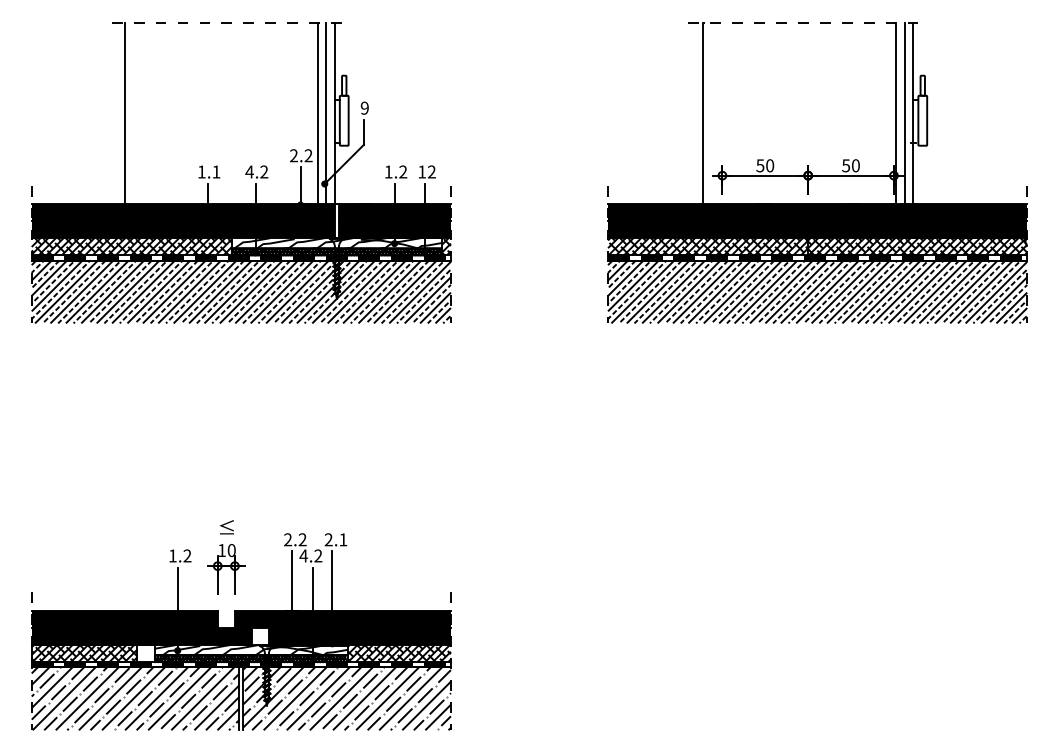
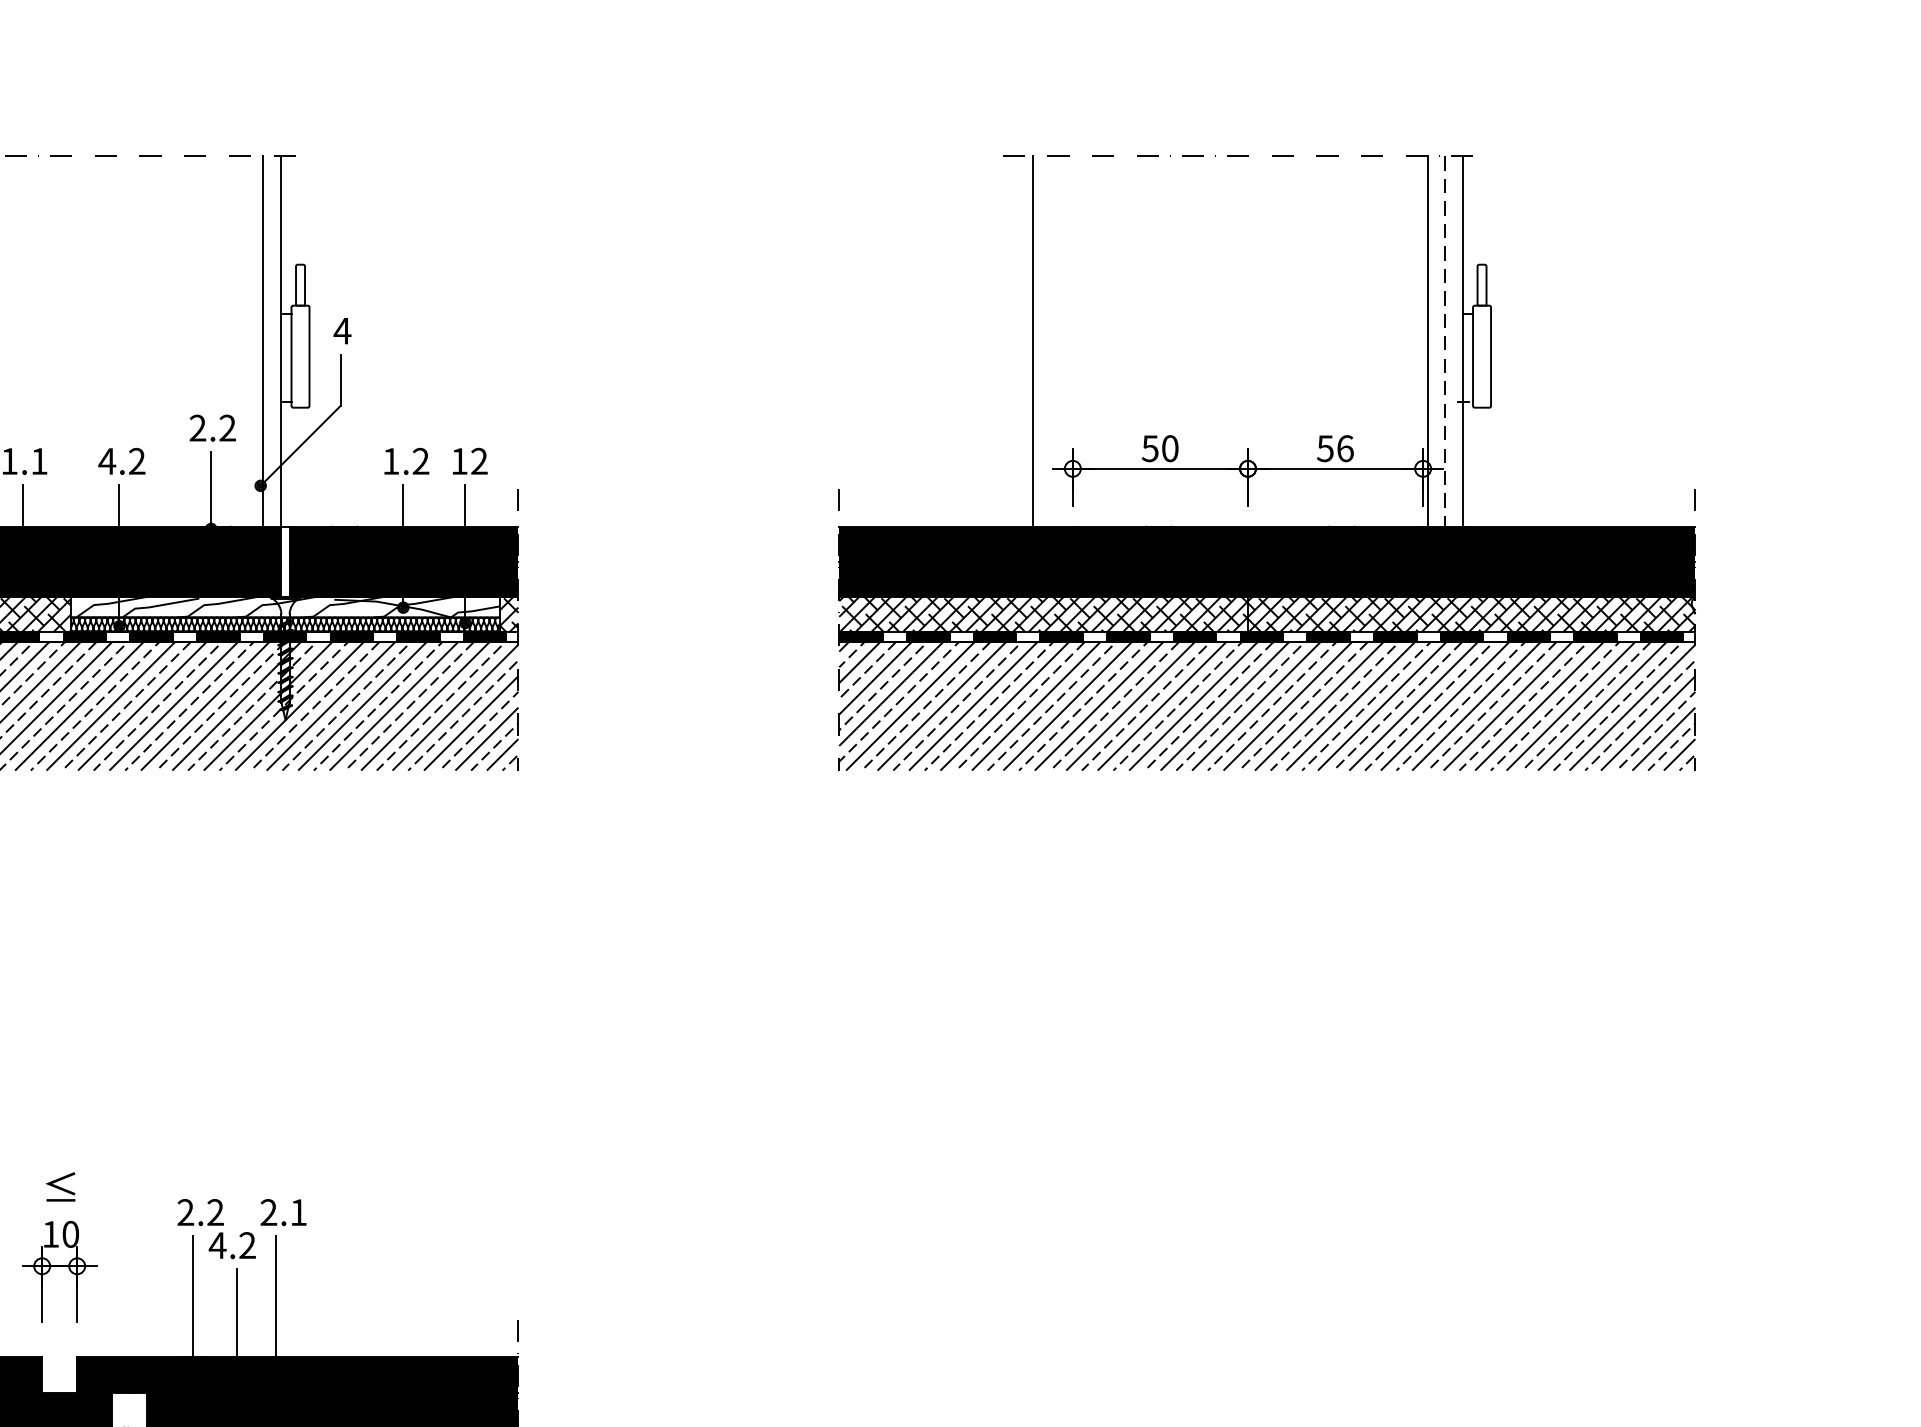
text: (364, 107) -> (341, 329), 9 -> 4
line: (317, 112) -> (245, 339), removed
line: (904, 113) -> (1444, 341), solid -> dashed
text: (855, 165) -> (1344, 448), 50 -> 56

